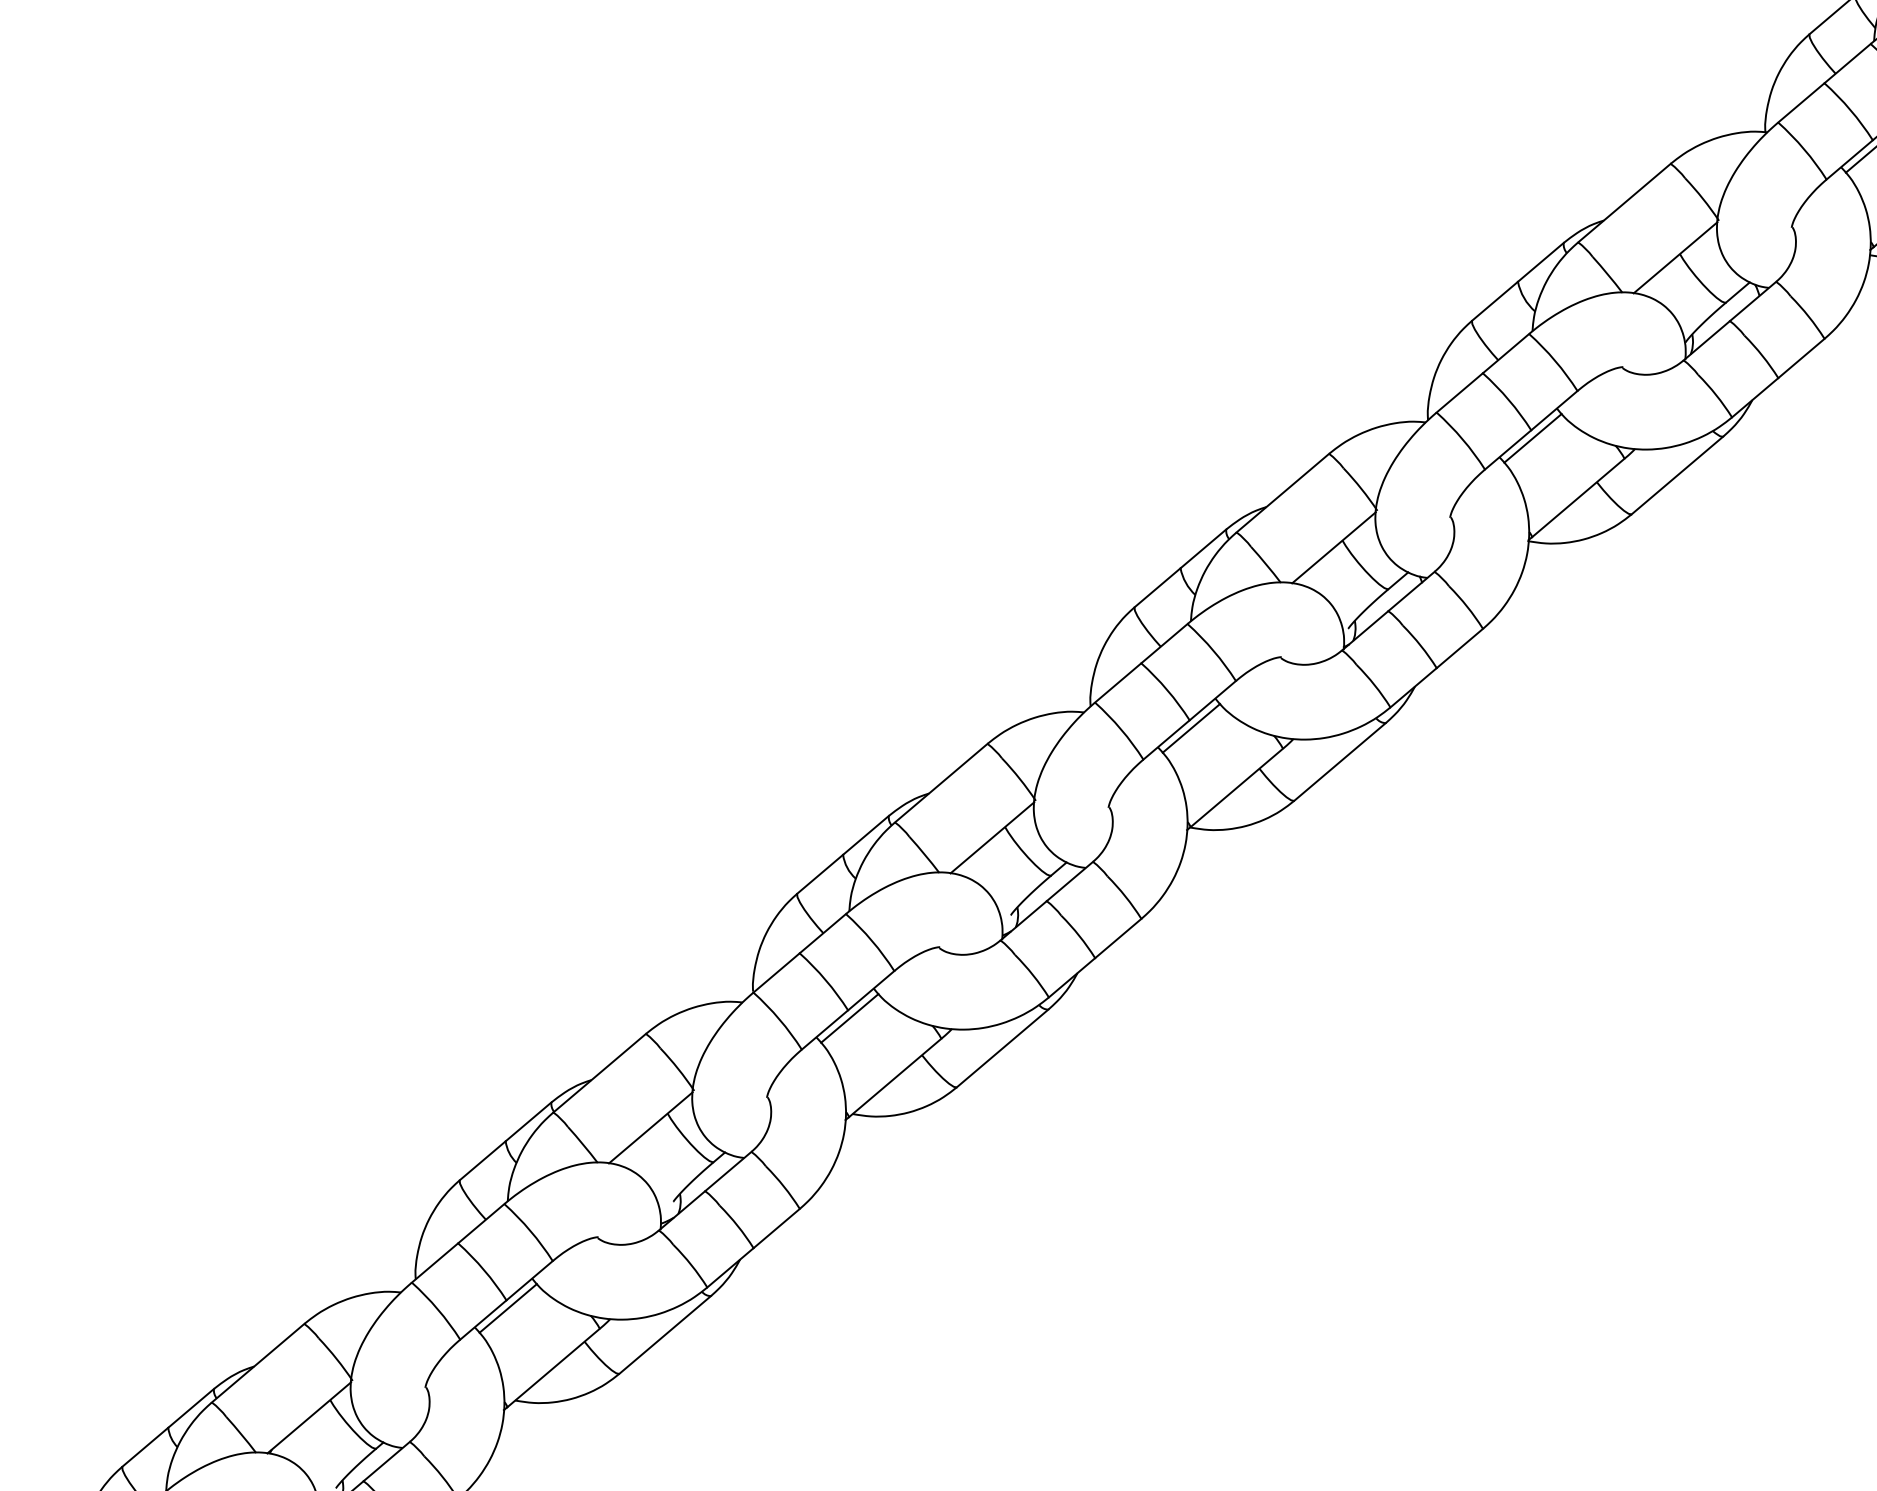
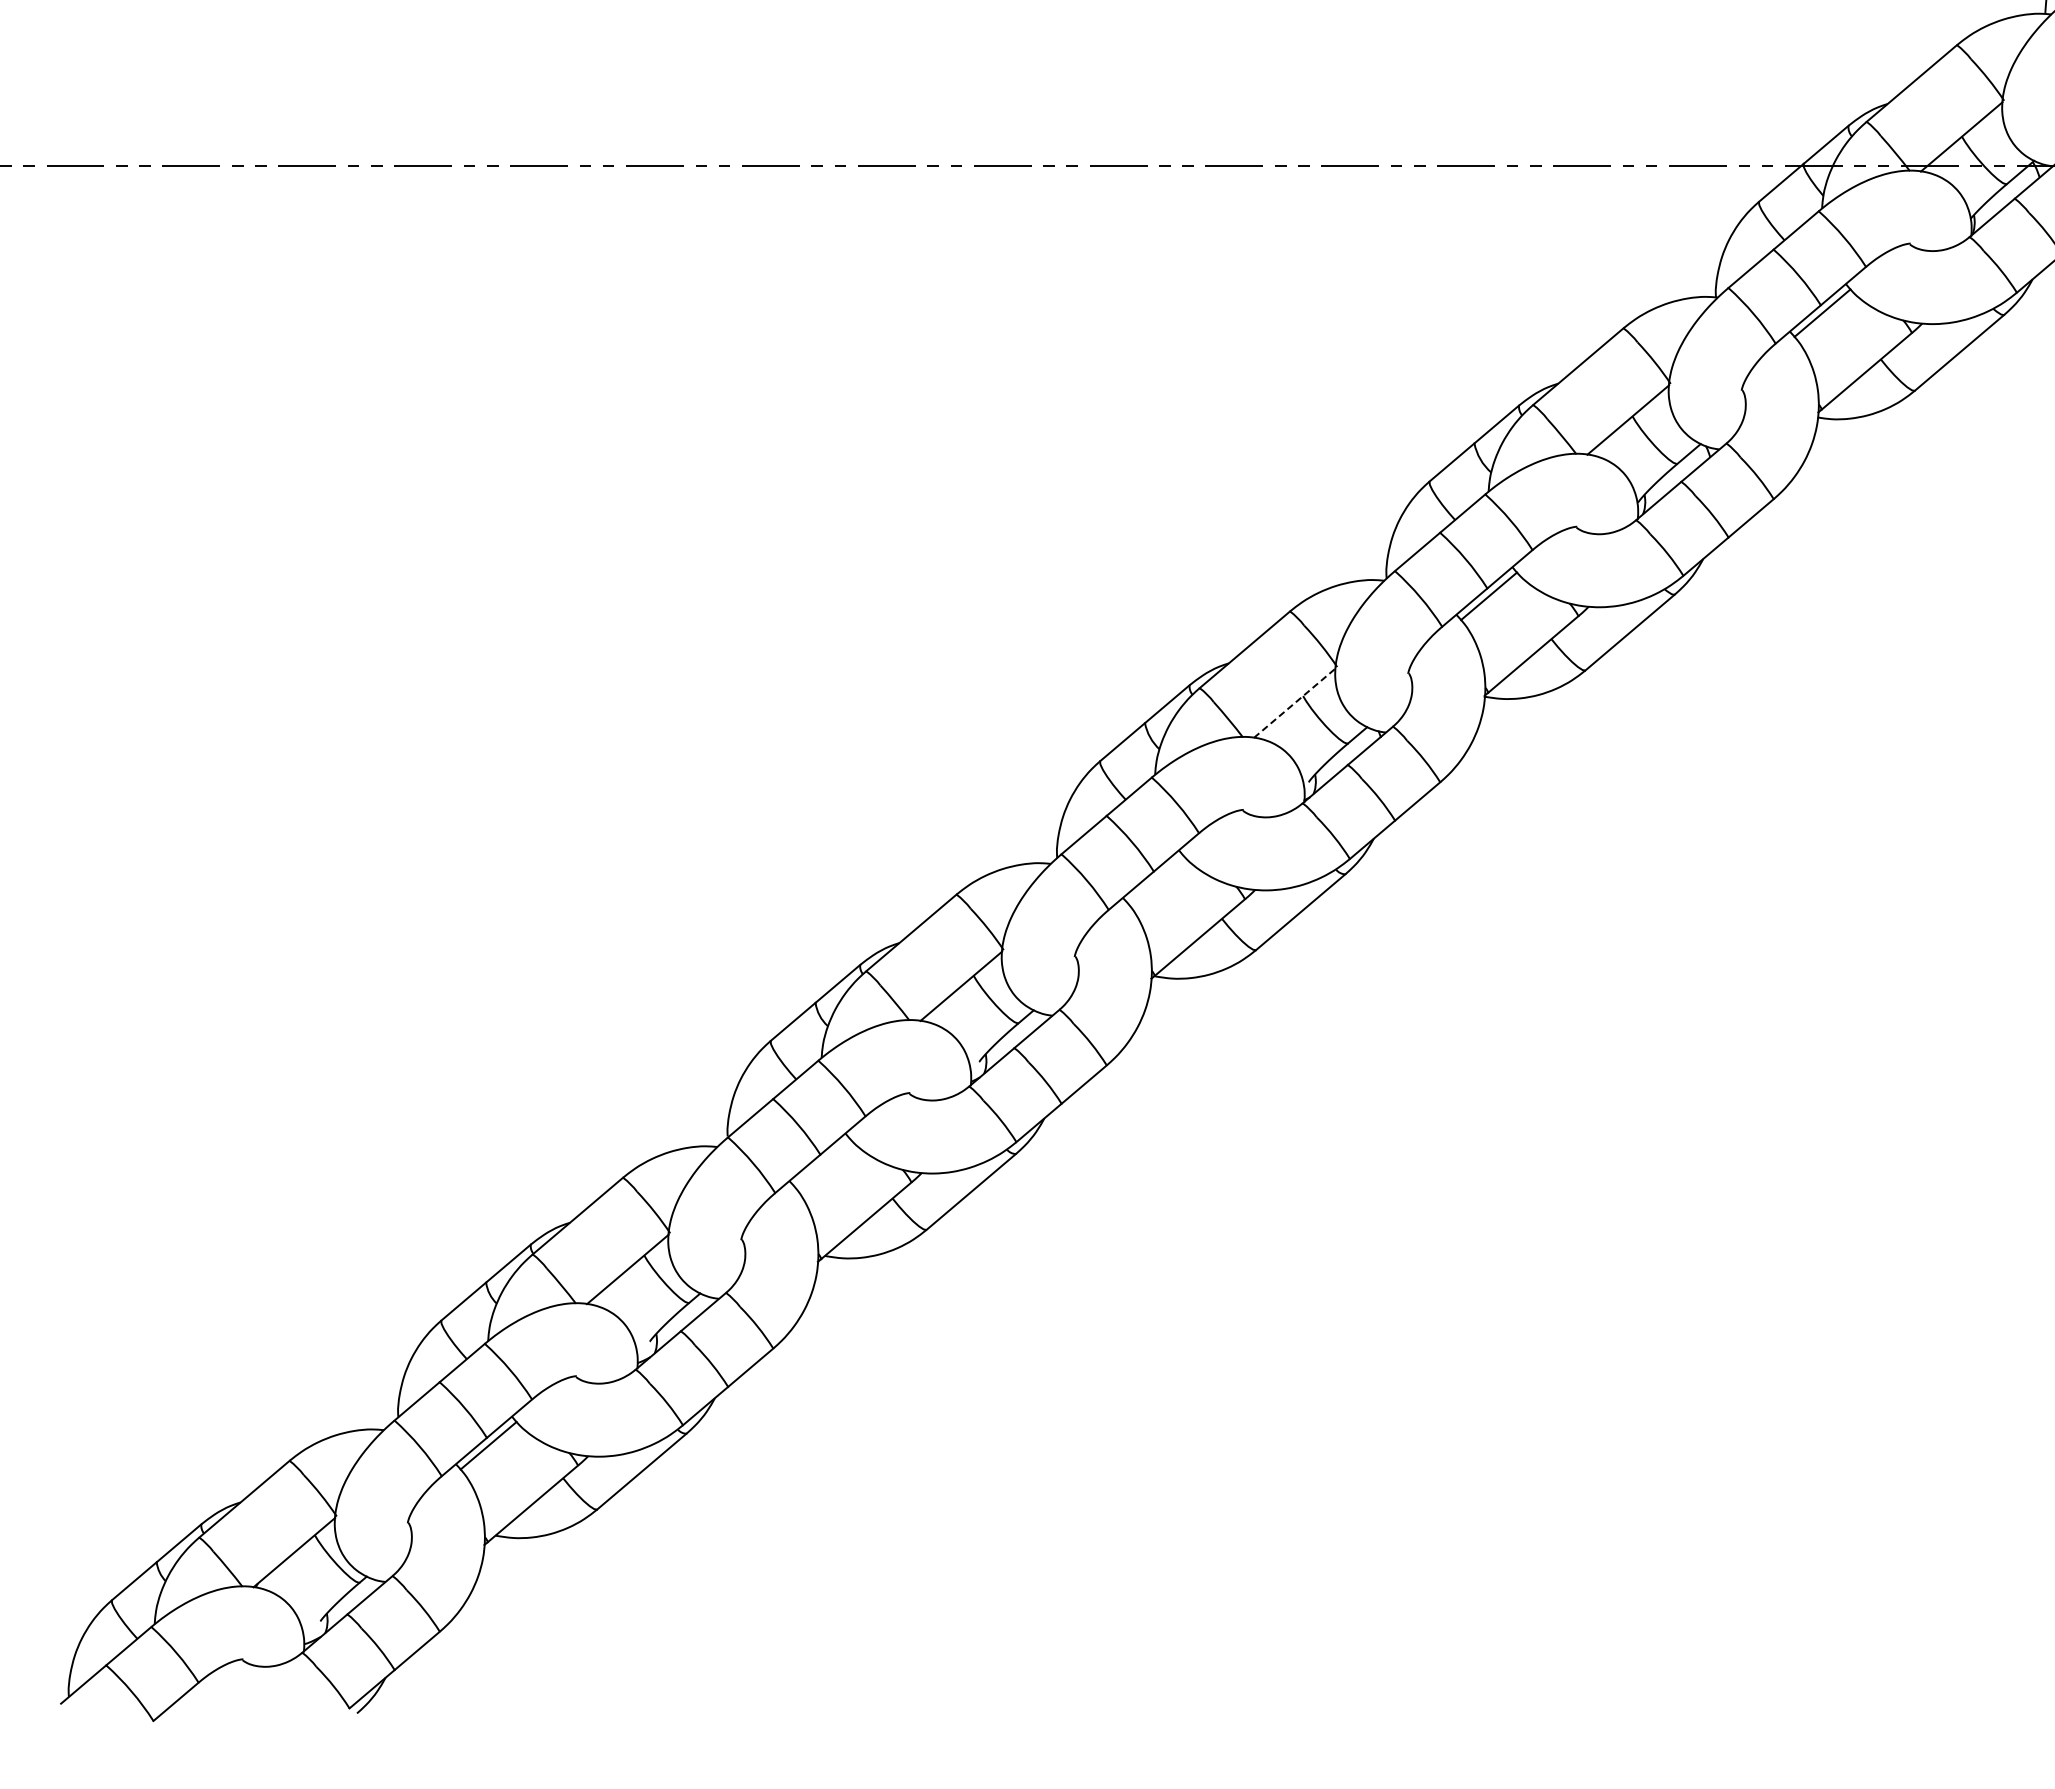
line: (1333, 548) -> (1294, 703), solid -> dashed
line: (1191, 728) -> (1155, 879), removed
line: (850, 1018) -> (822, 1162), removed

